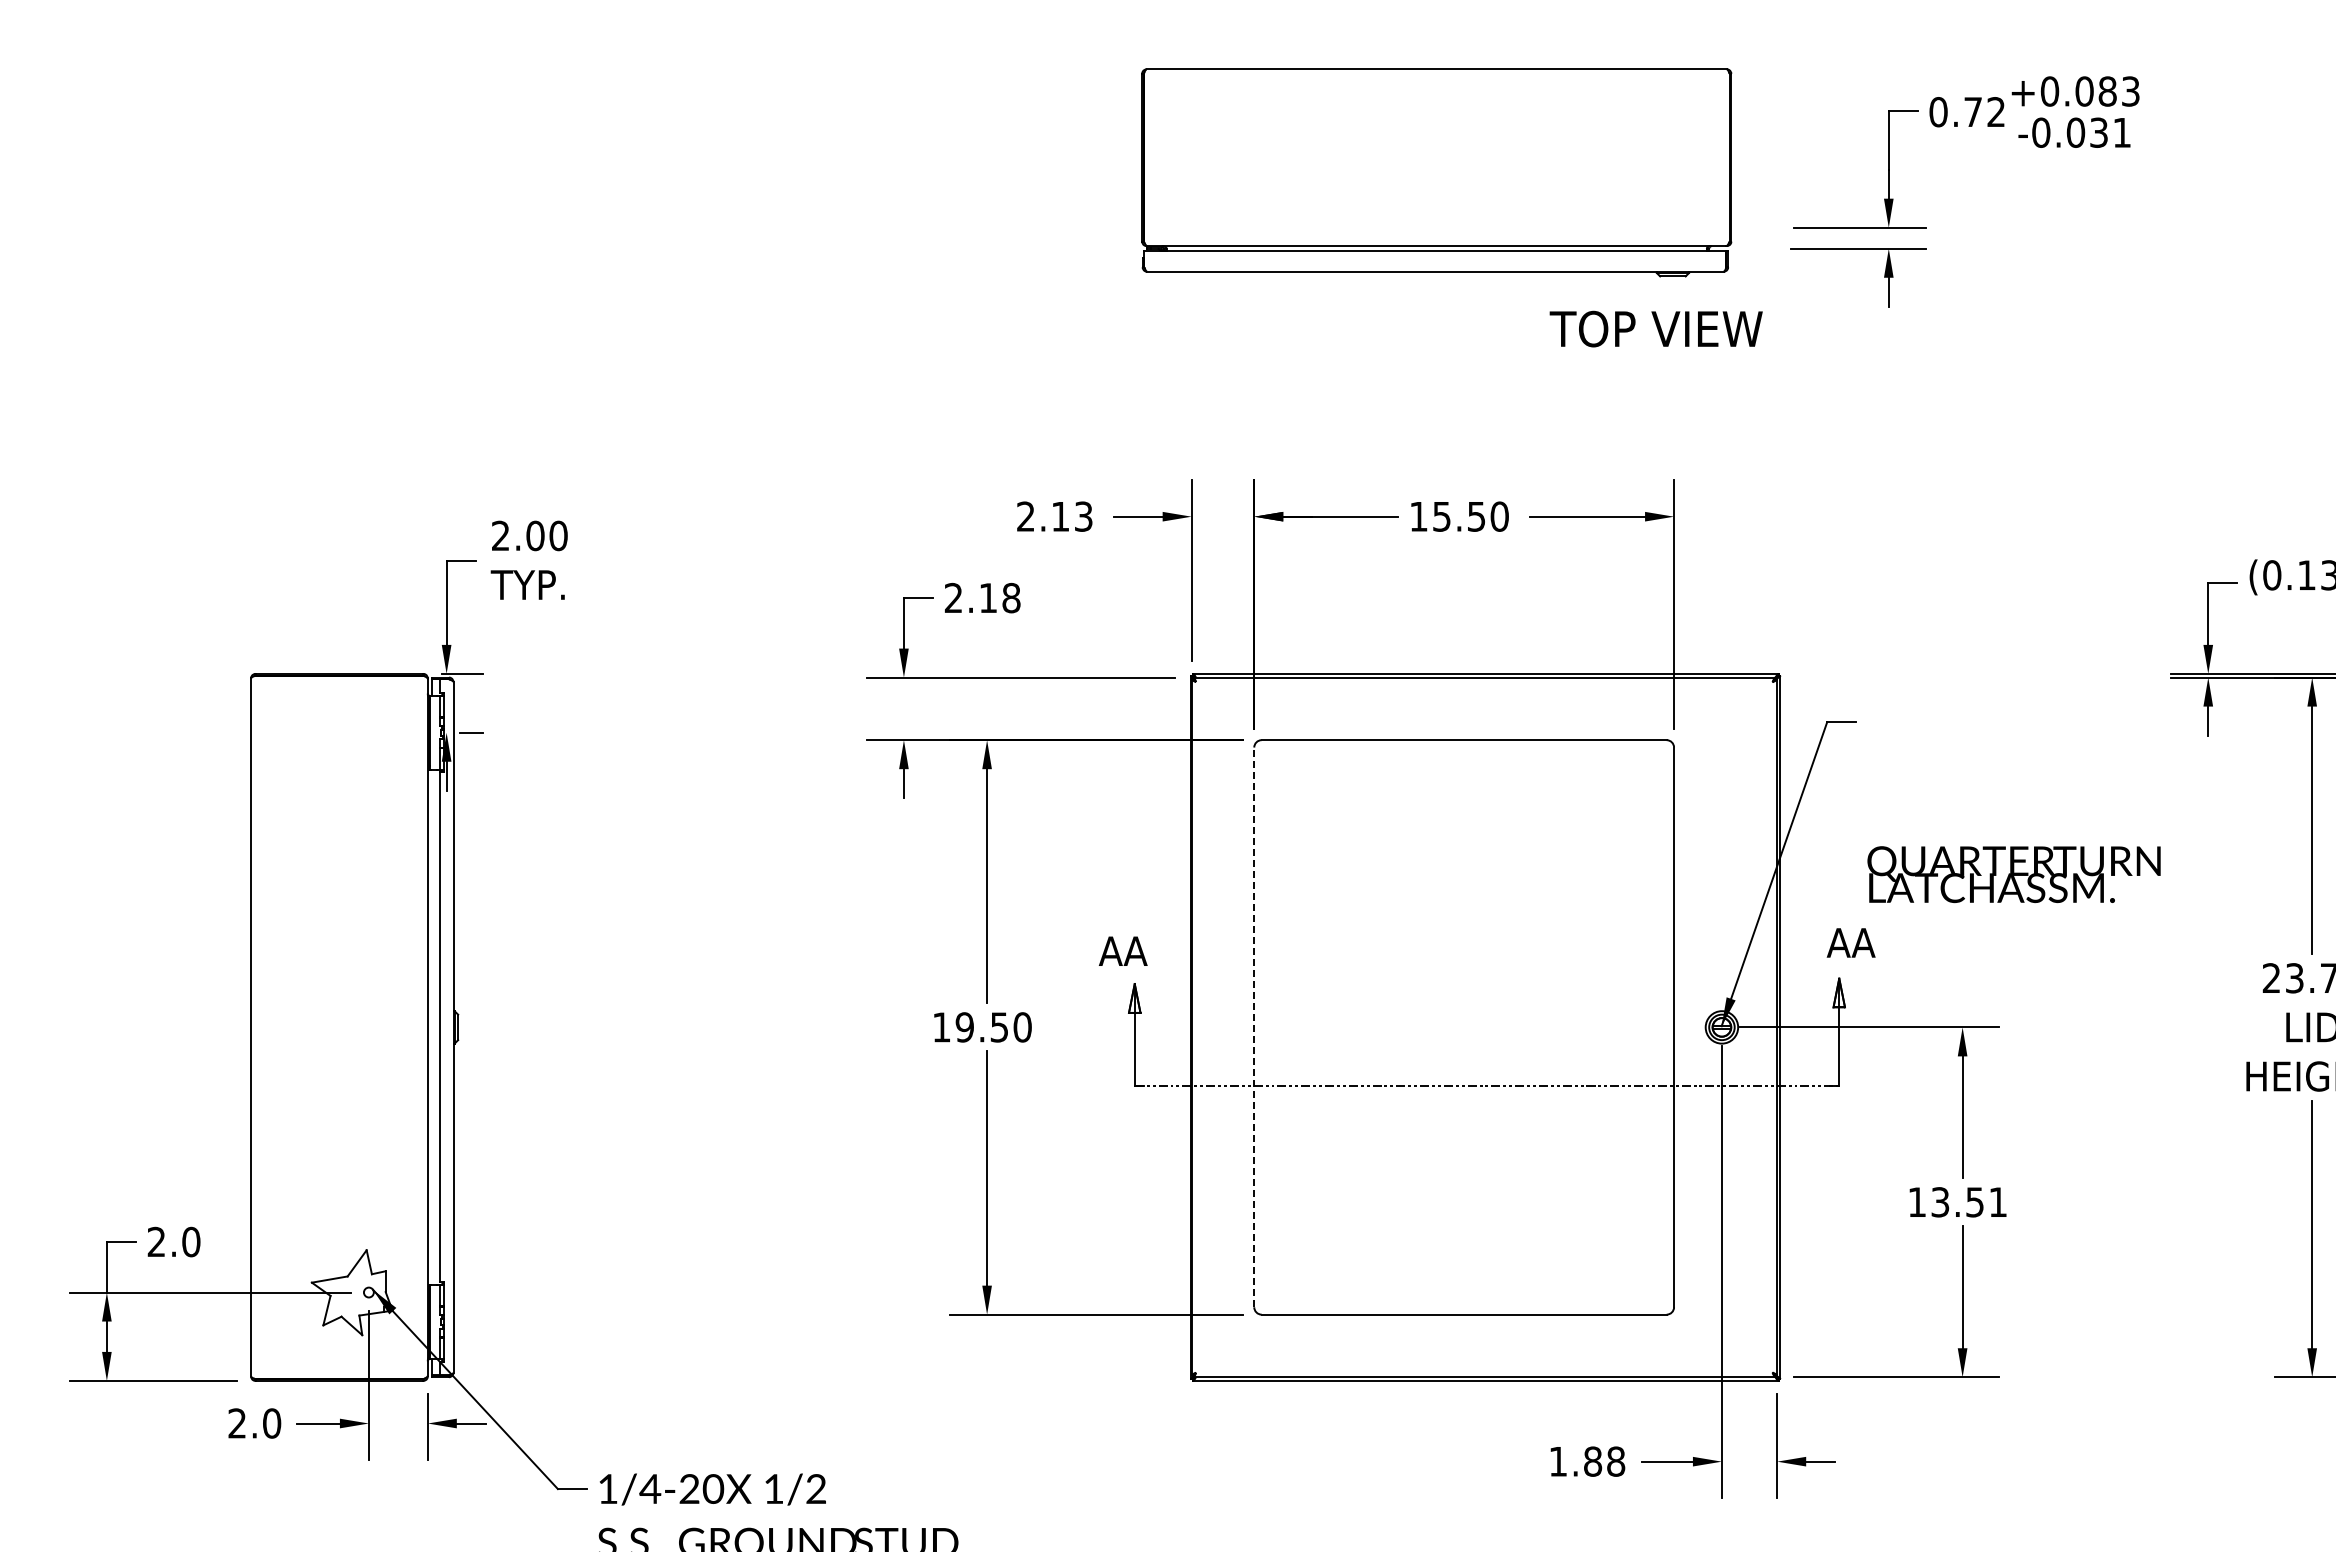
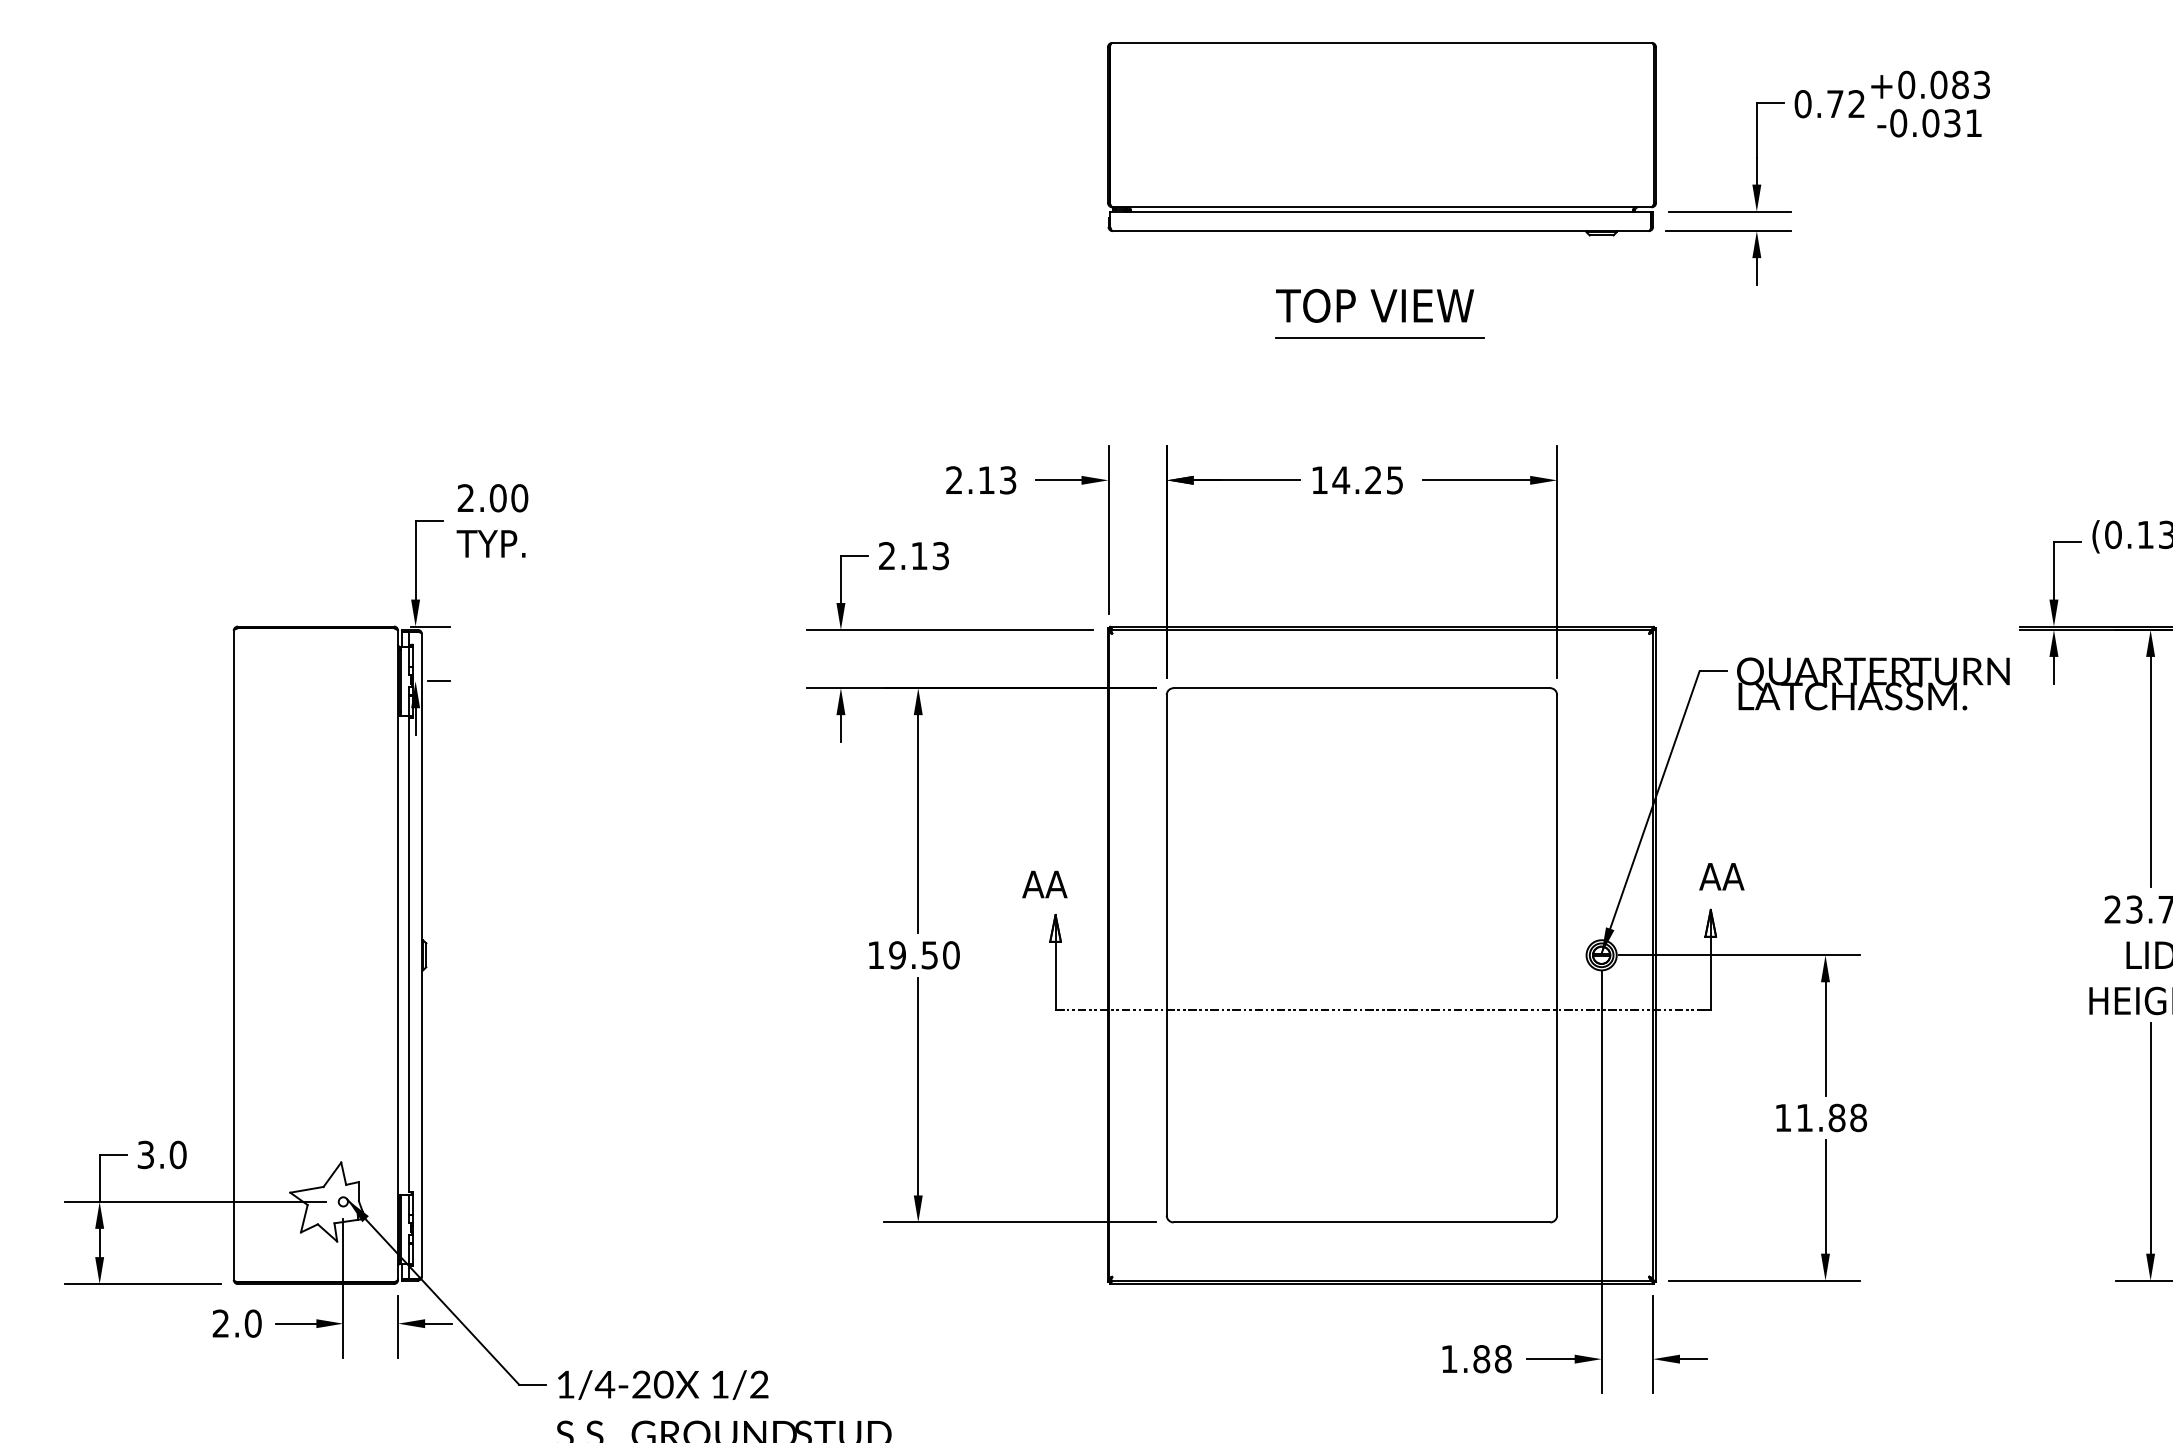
part: (1436, 172) -> (1381, 138), moved
text: (1655, 328) -> (1374, 305), moved
line: (1482, 364) -> (1378, 338), added
text: (1470, 516) -> (1367, 480), 15.50 -> 14.25
text: (1011, 598) -> (940, 556), 2.18 -> 2.13
text: (2013, 874) -> (1872, 683), moved
line: (1254, 1027) -> (1166, 955), dashed -> solid
text: (1969, 1202) -> (1831, 1118), 13.51 -> 11.88
text: (156, 1242) -> (145, 1155), 2.0 -> 3.0

